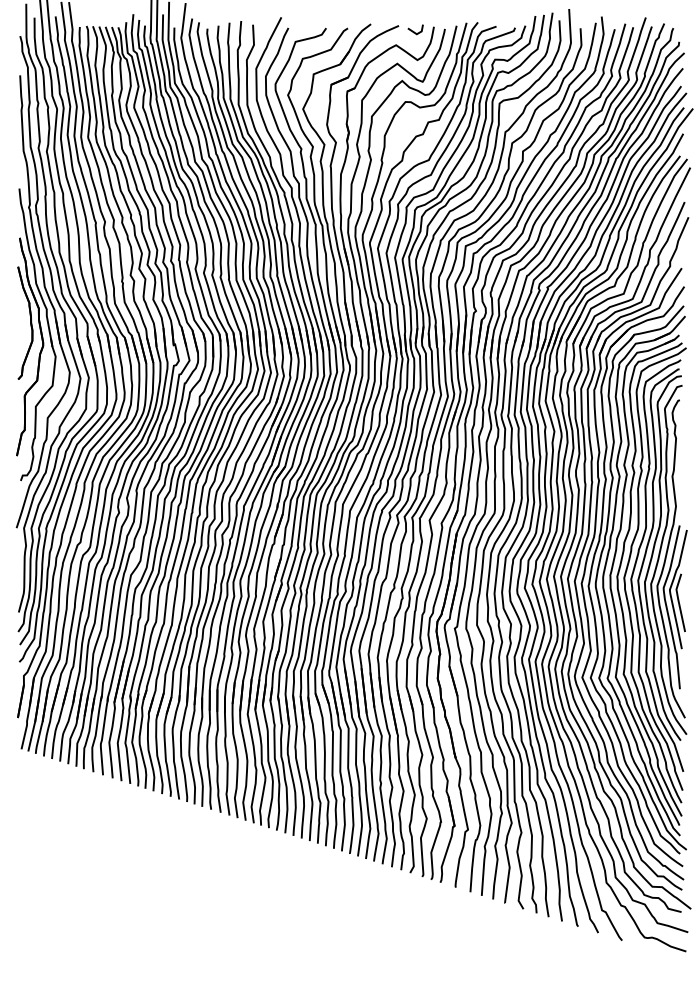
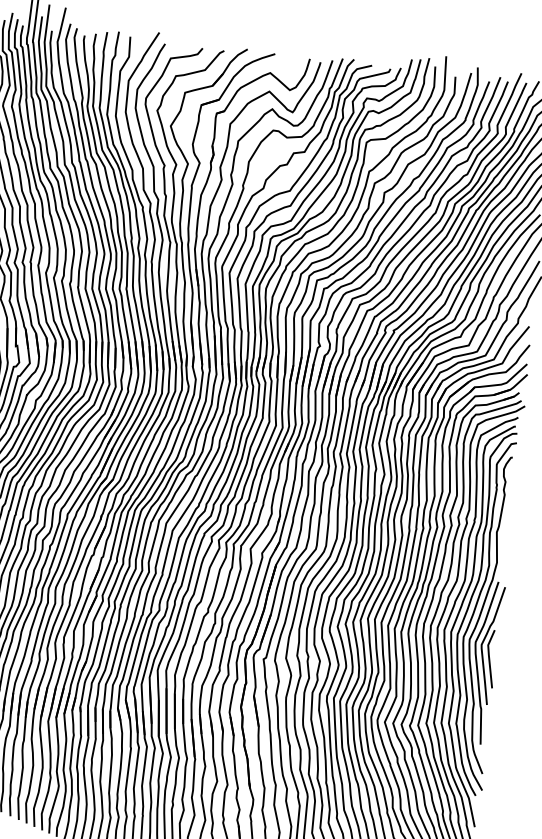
line: (413, 30) -> (289, 60), removed

